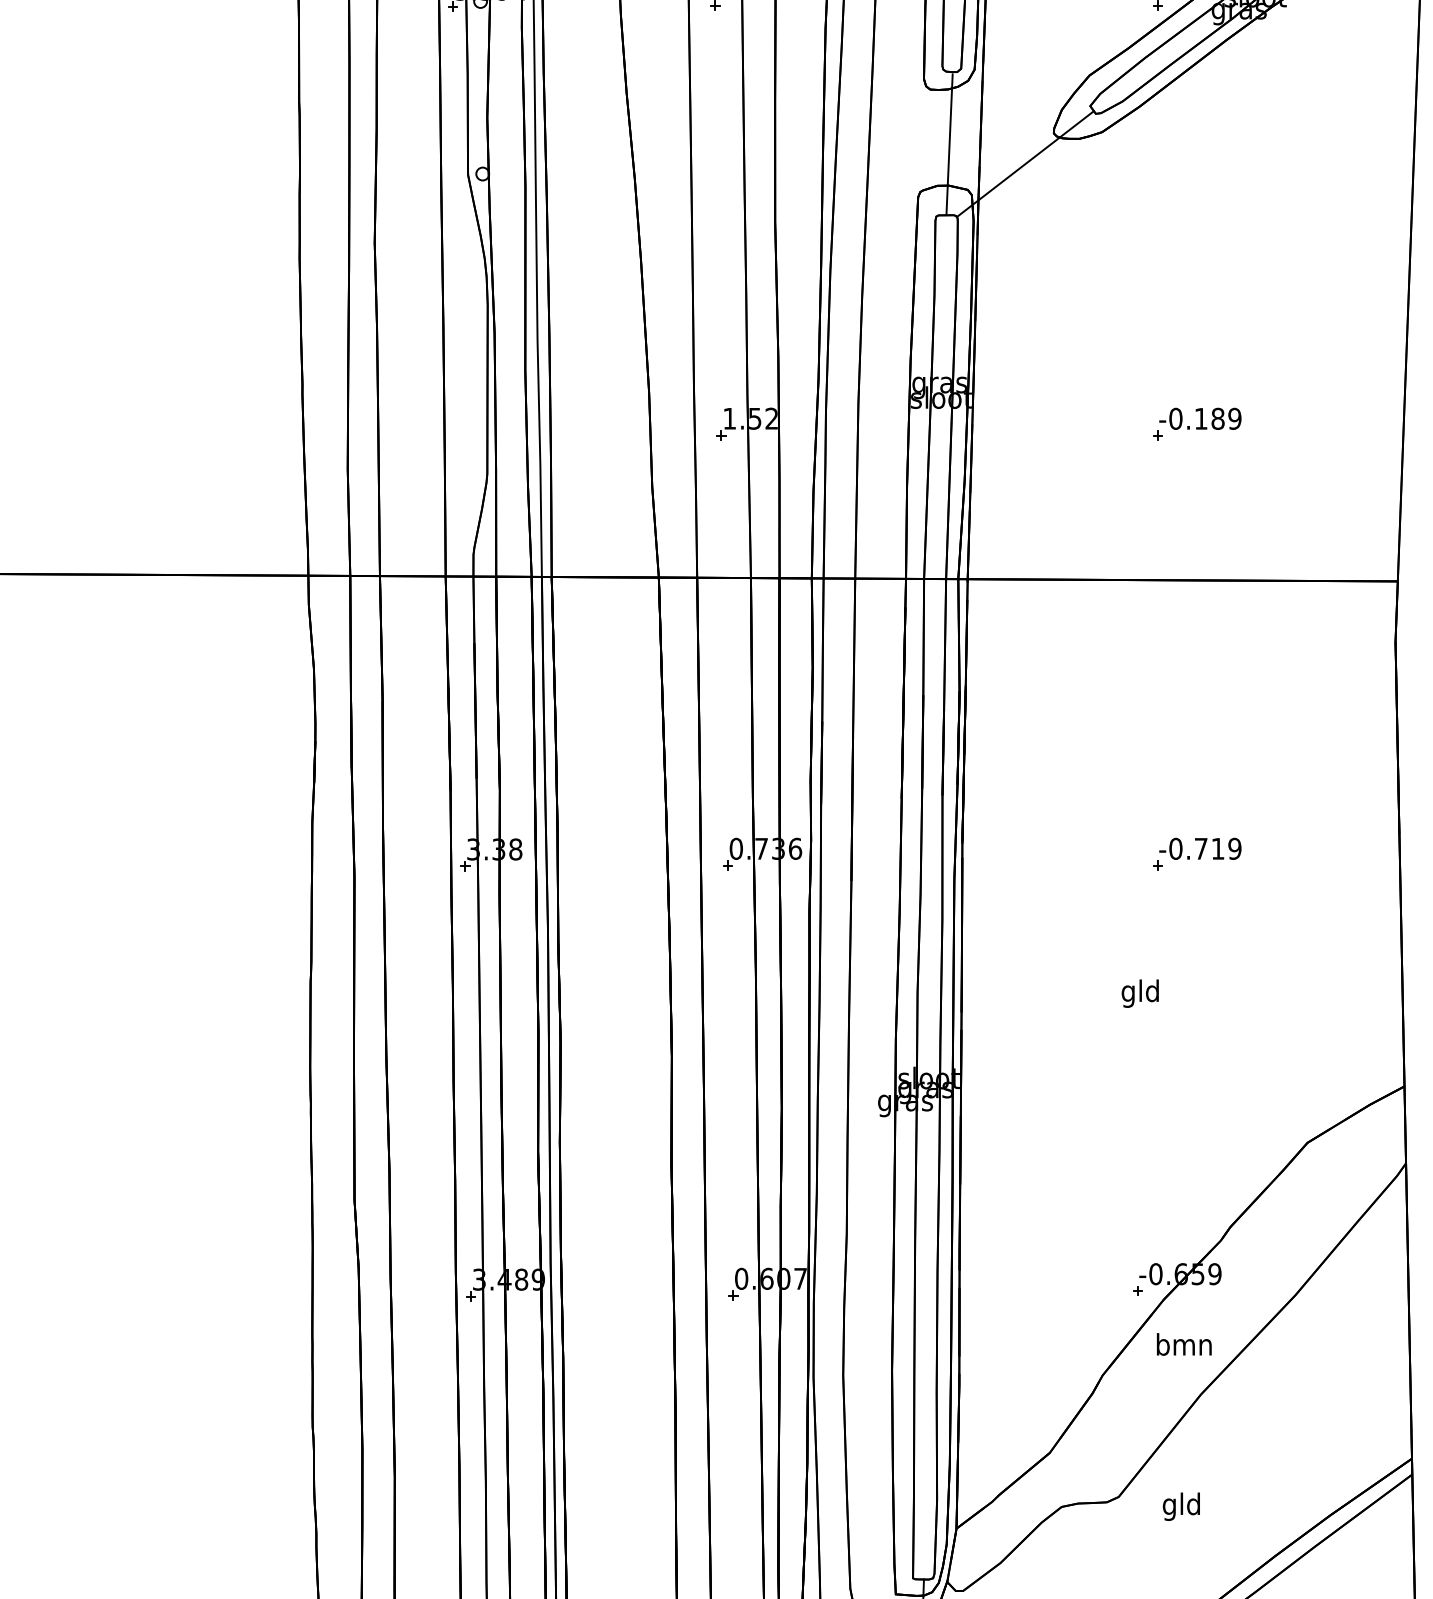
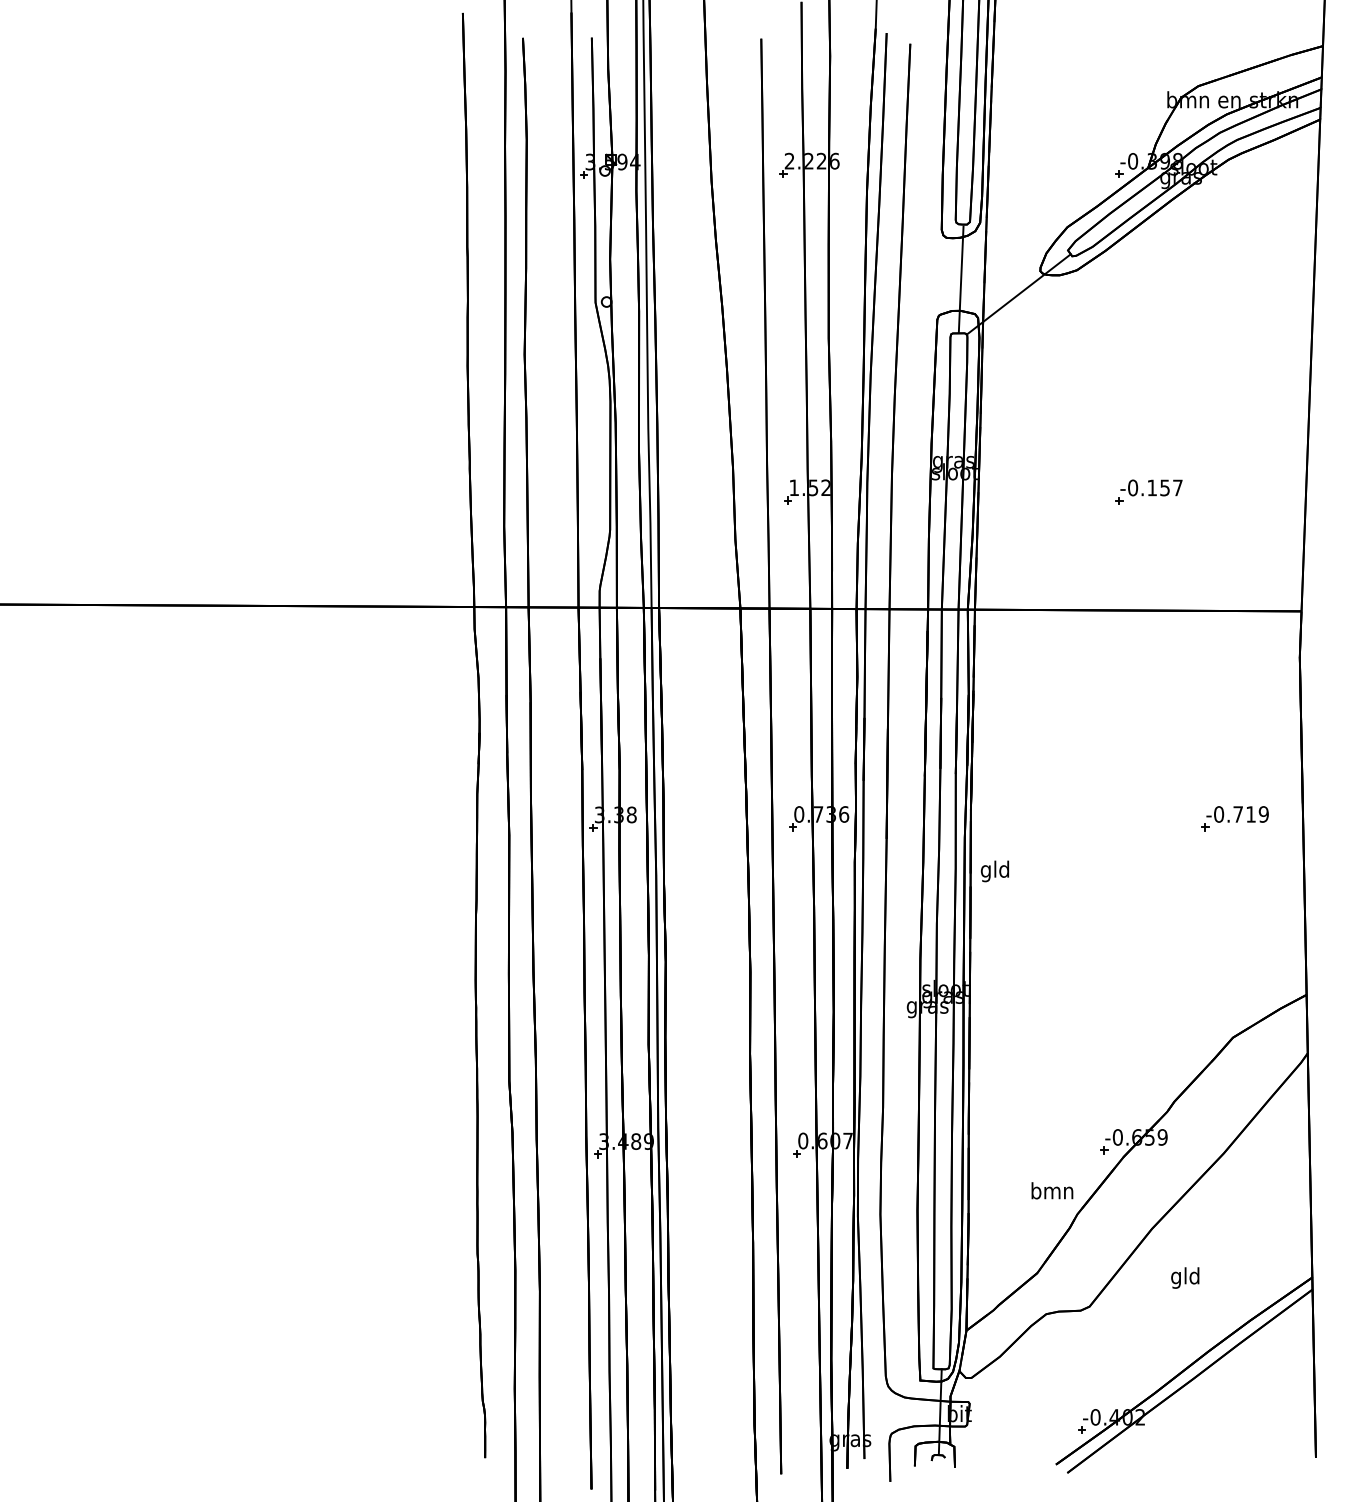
text: (1226, 418) -> (1171, 487), -0.189 -> -0.157
part: (1196, 854) -> (1234, 818), moved
text: (1139, 993) -> (994, 871), moved
text: (1184, 1344) -> (1052, 1190), moved
text: (1181, 1506) -> (1185, 1277), moved

